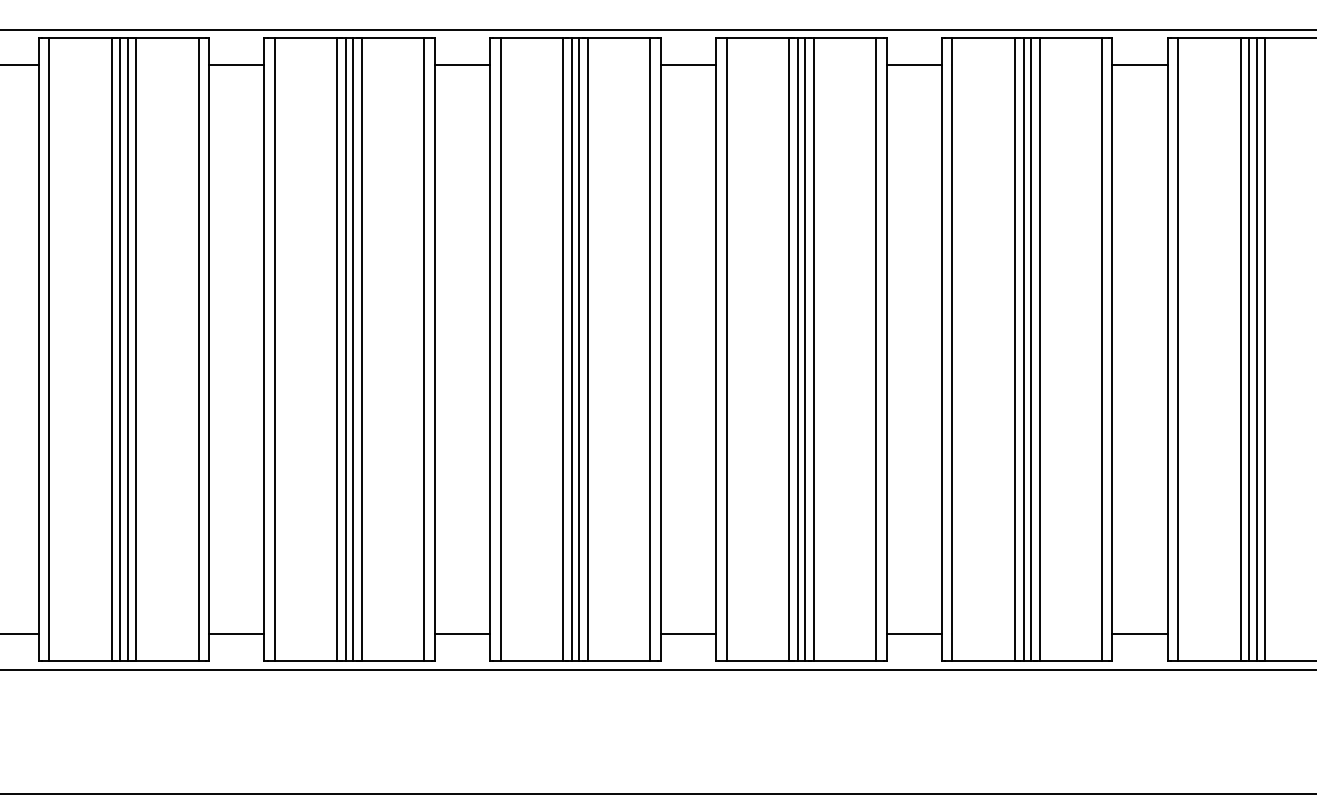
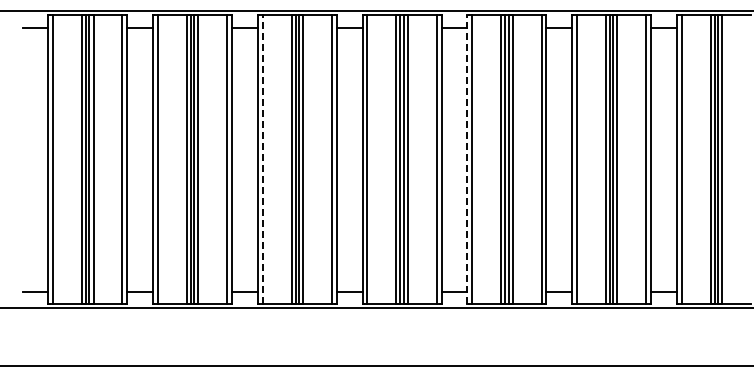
line: (500, 349) -> (262, 159), solid -> dashed
line: (942, 349) -> (467, 159), solid -> dashed

